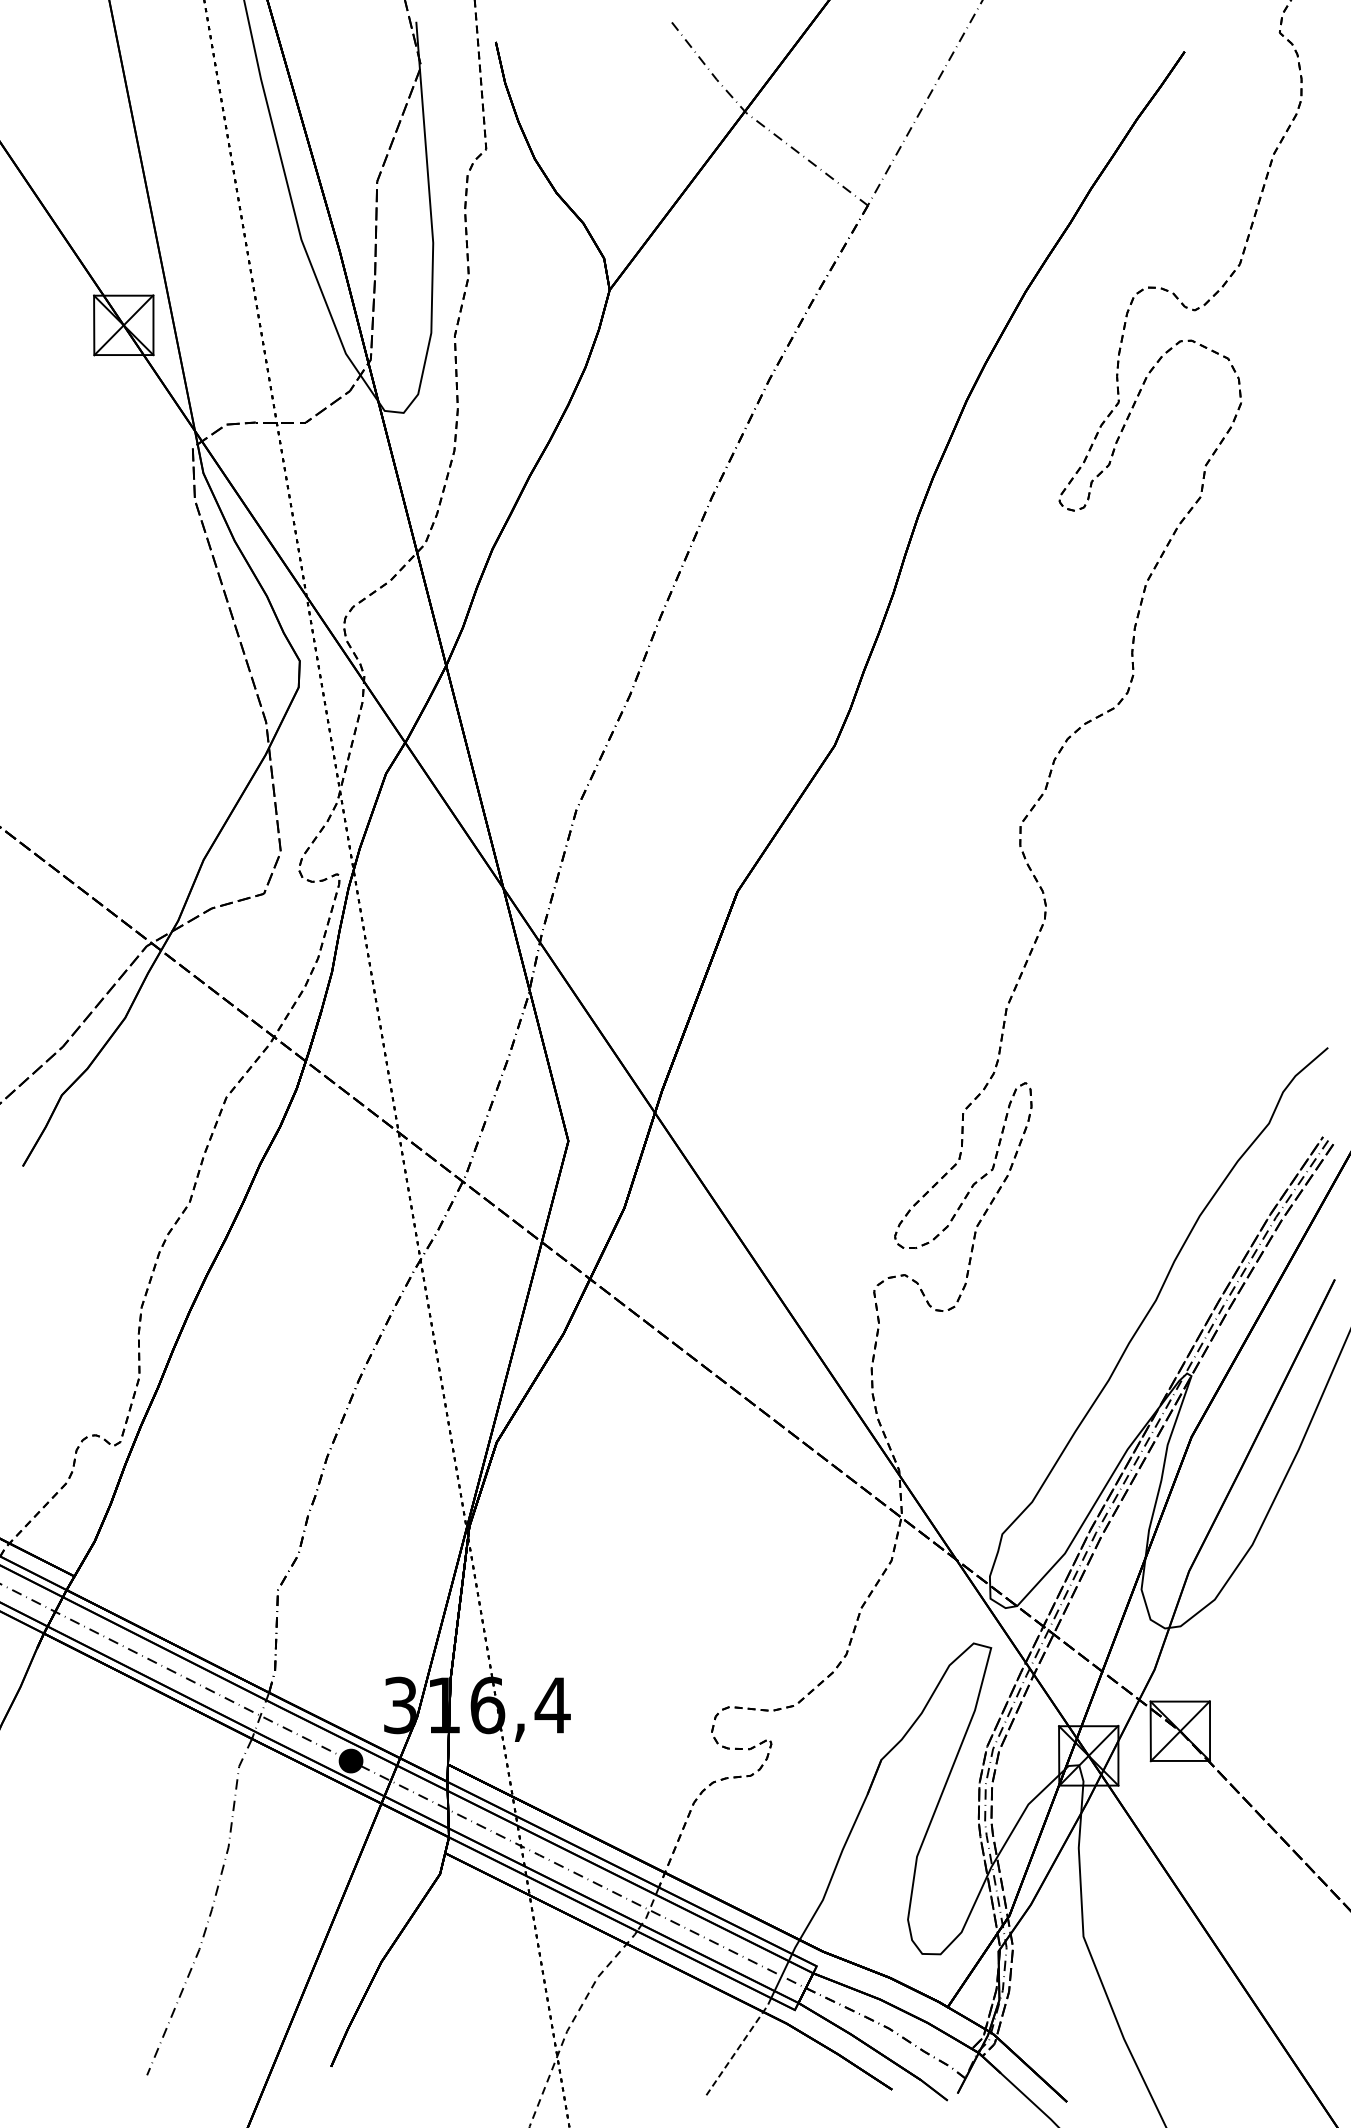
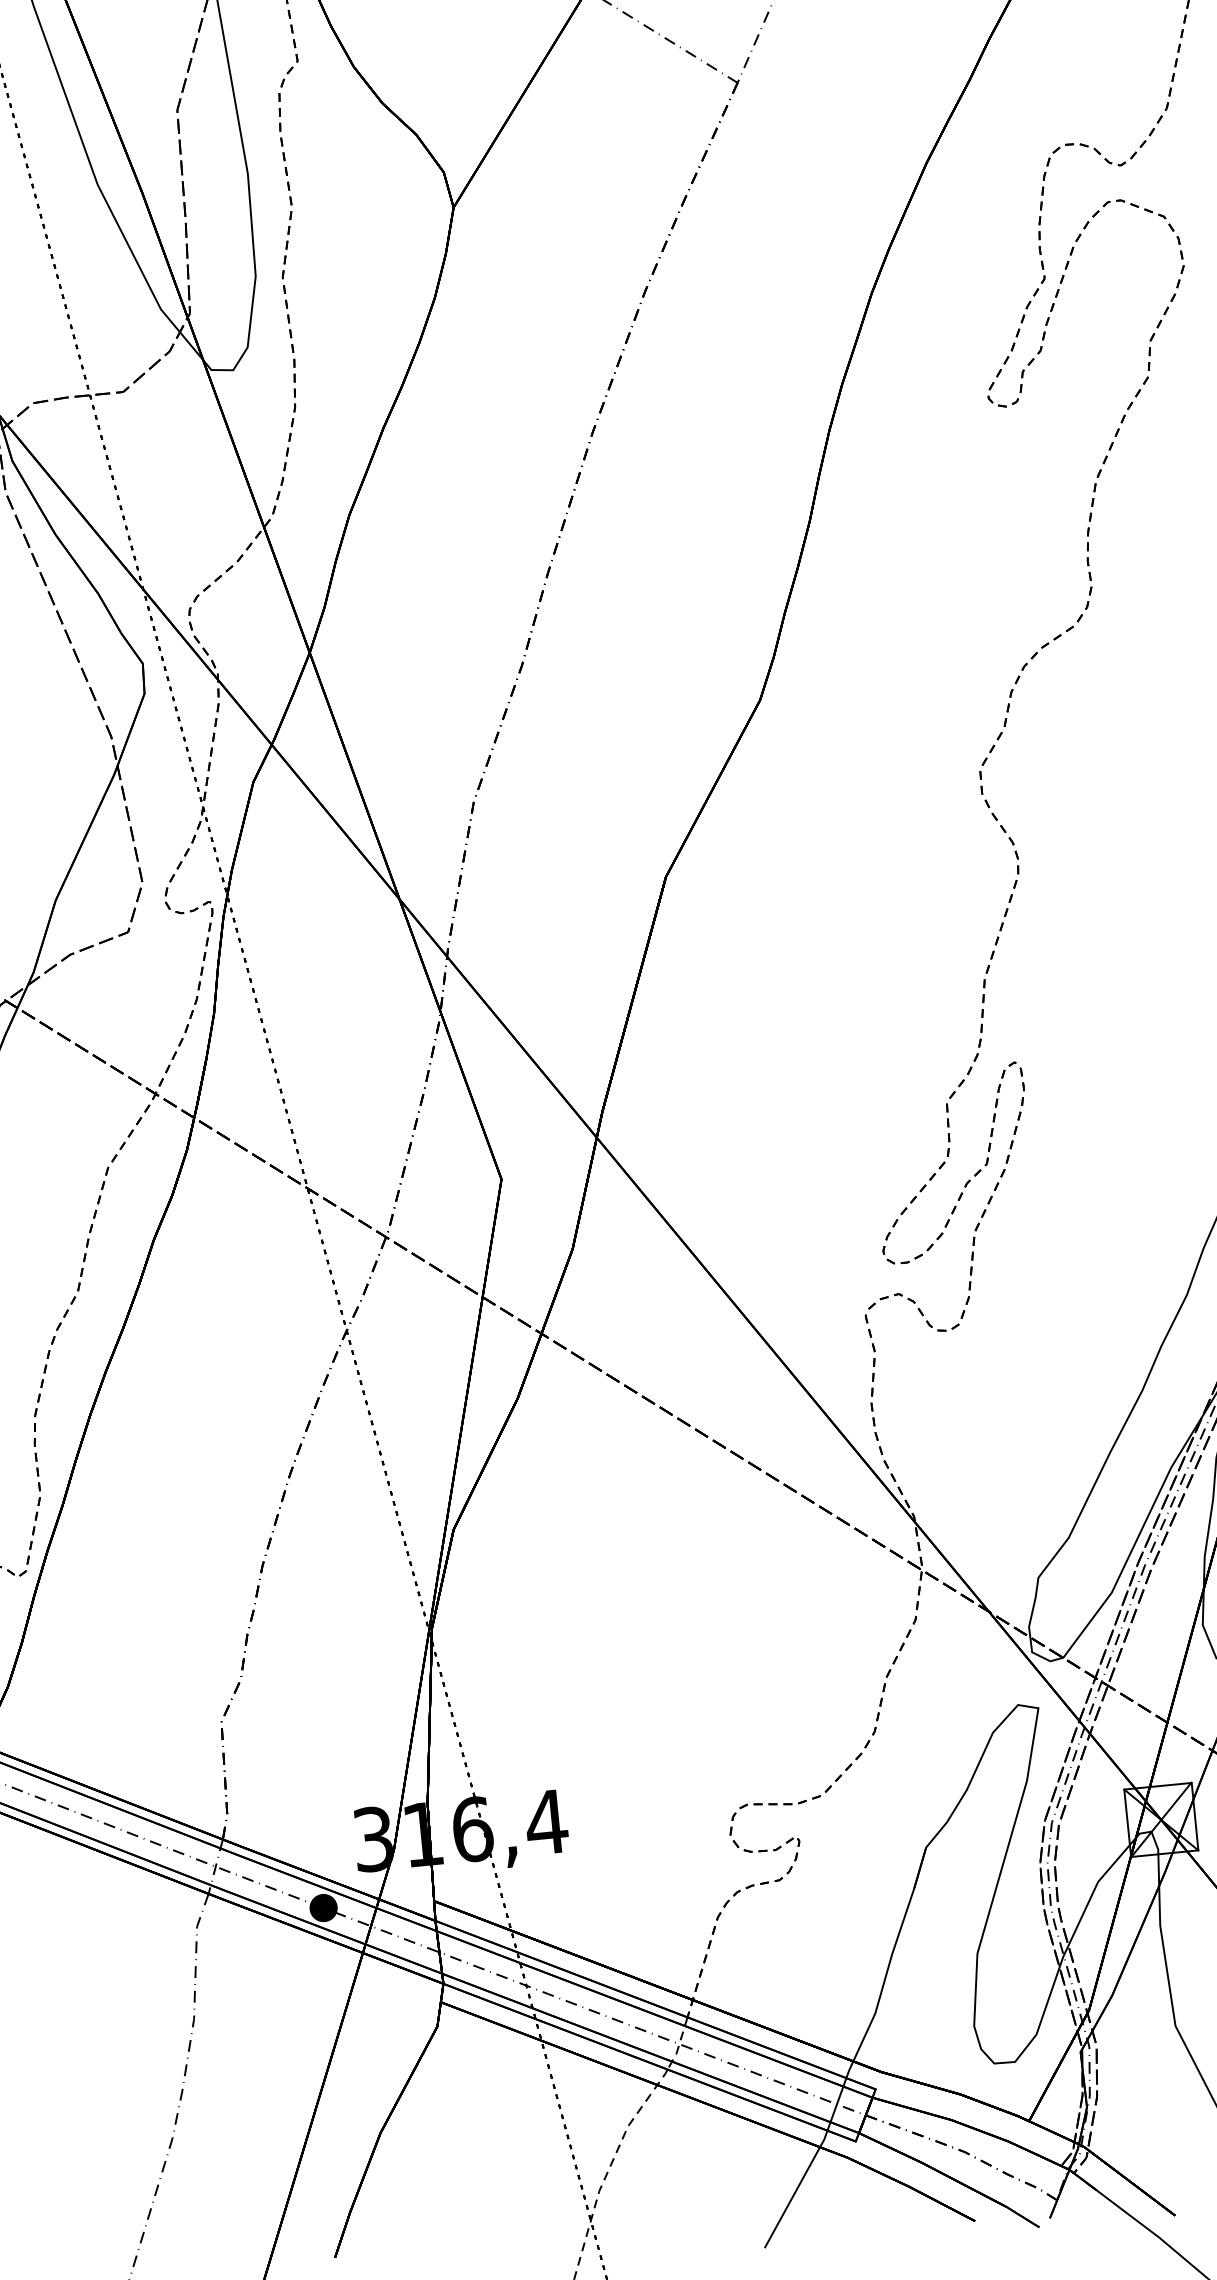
line: (739, 2046) -> (796, 2189), dashed -> solid

